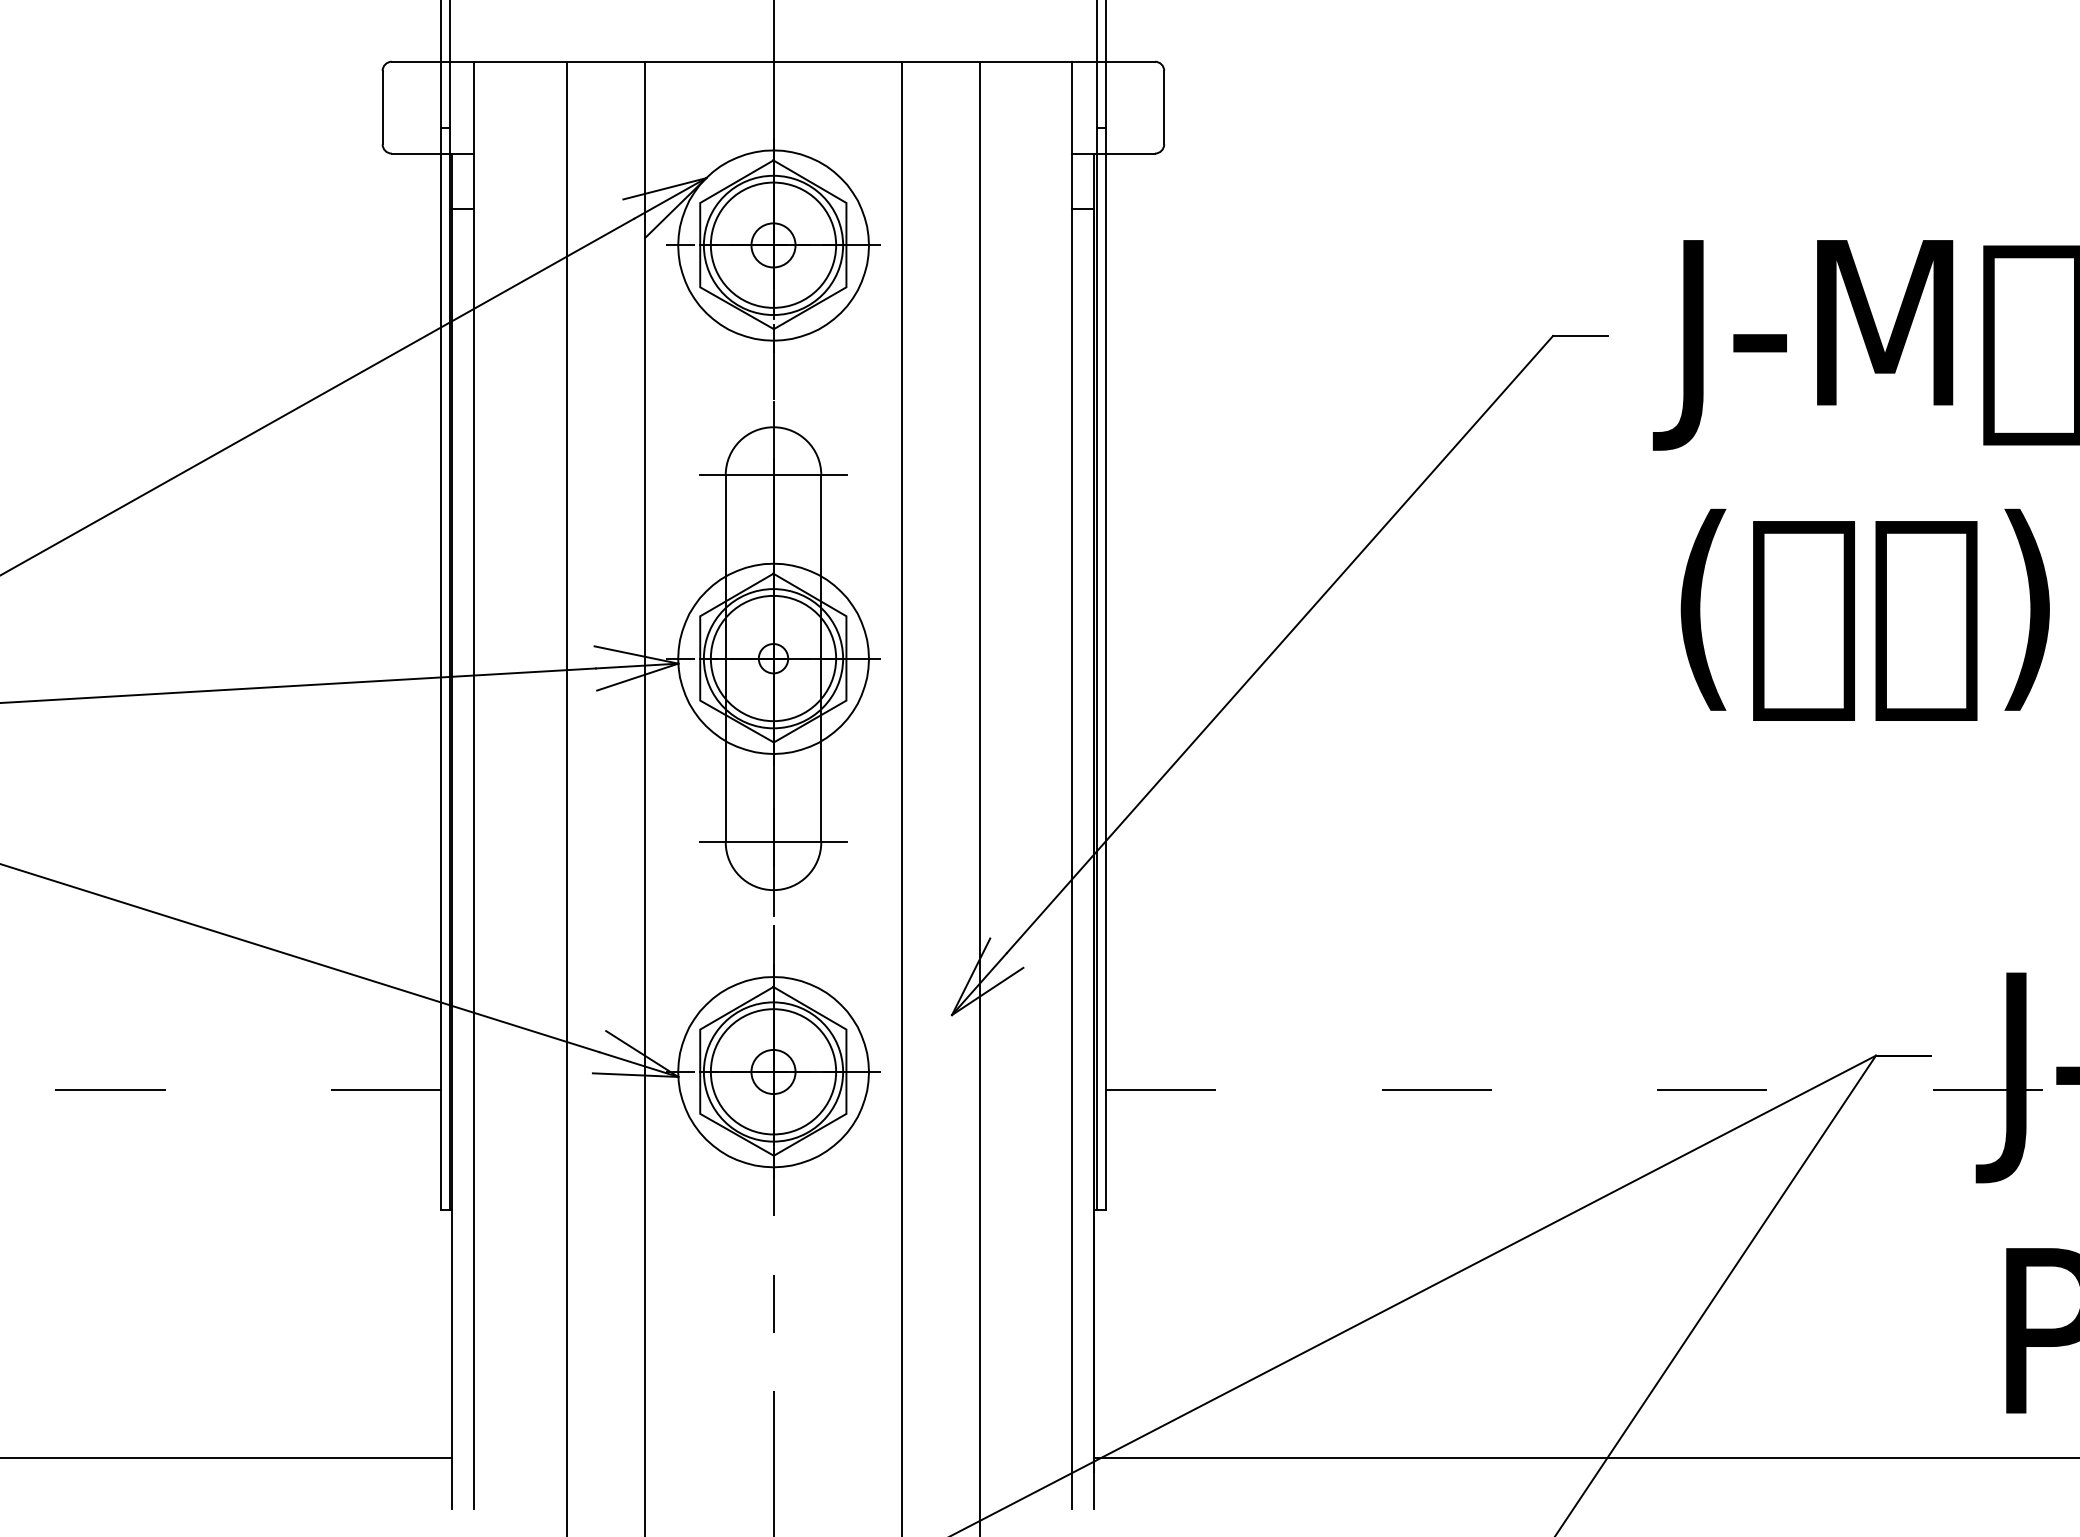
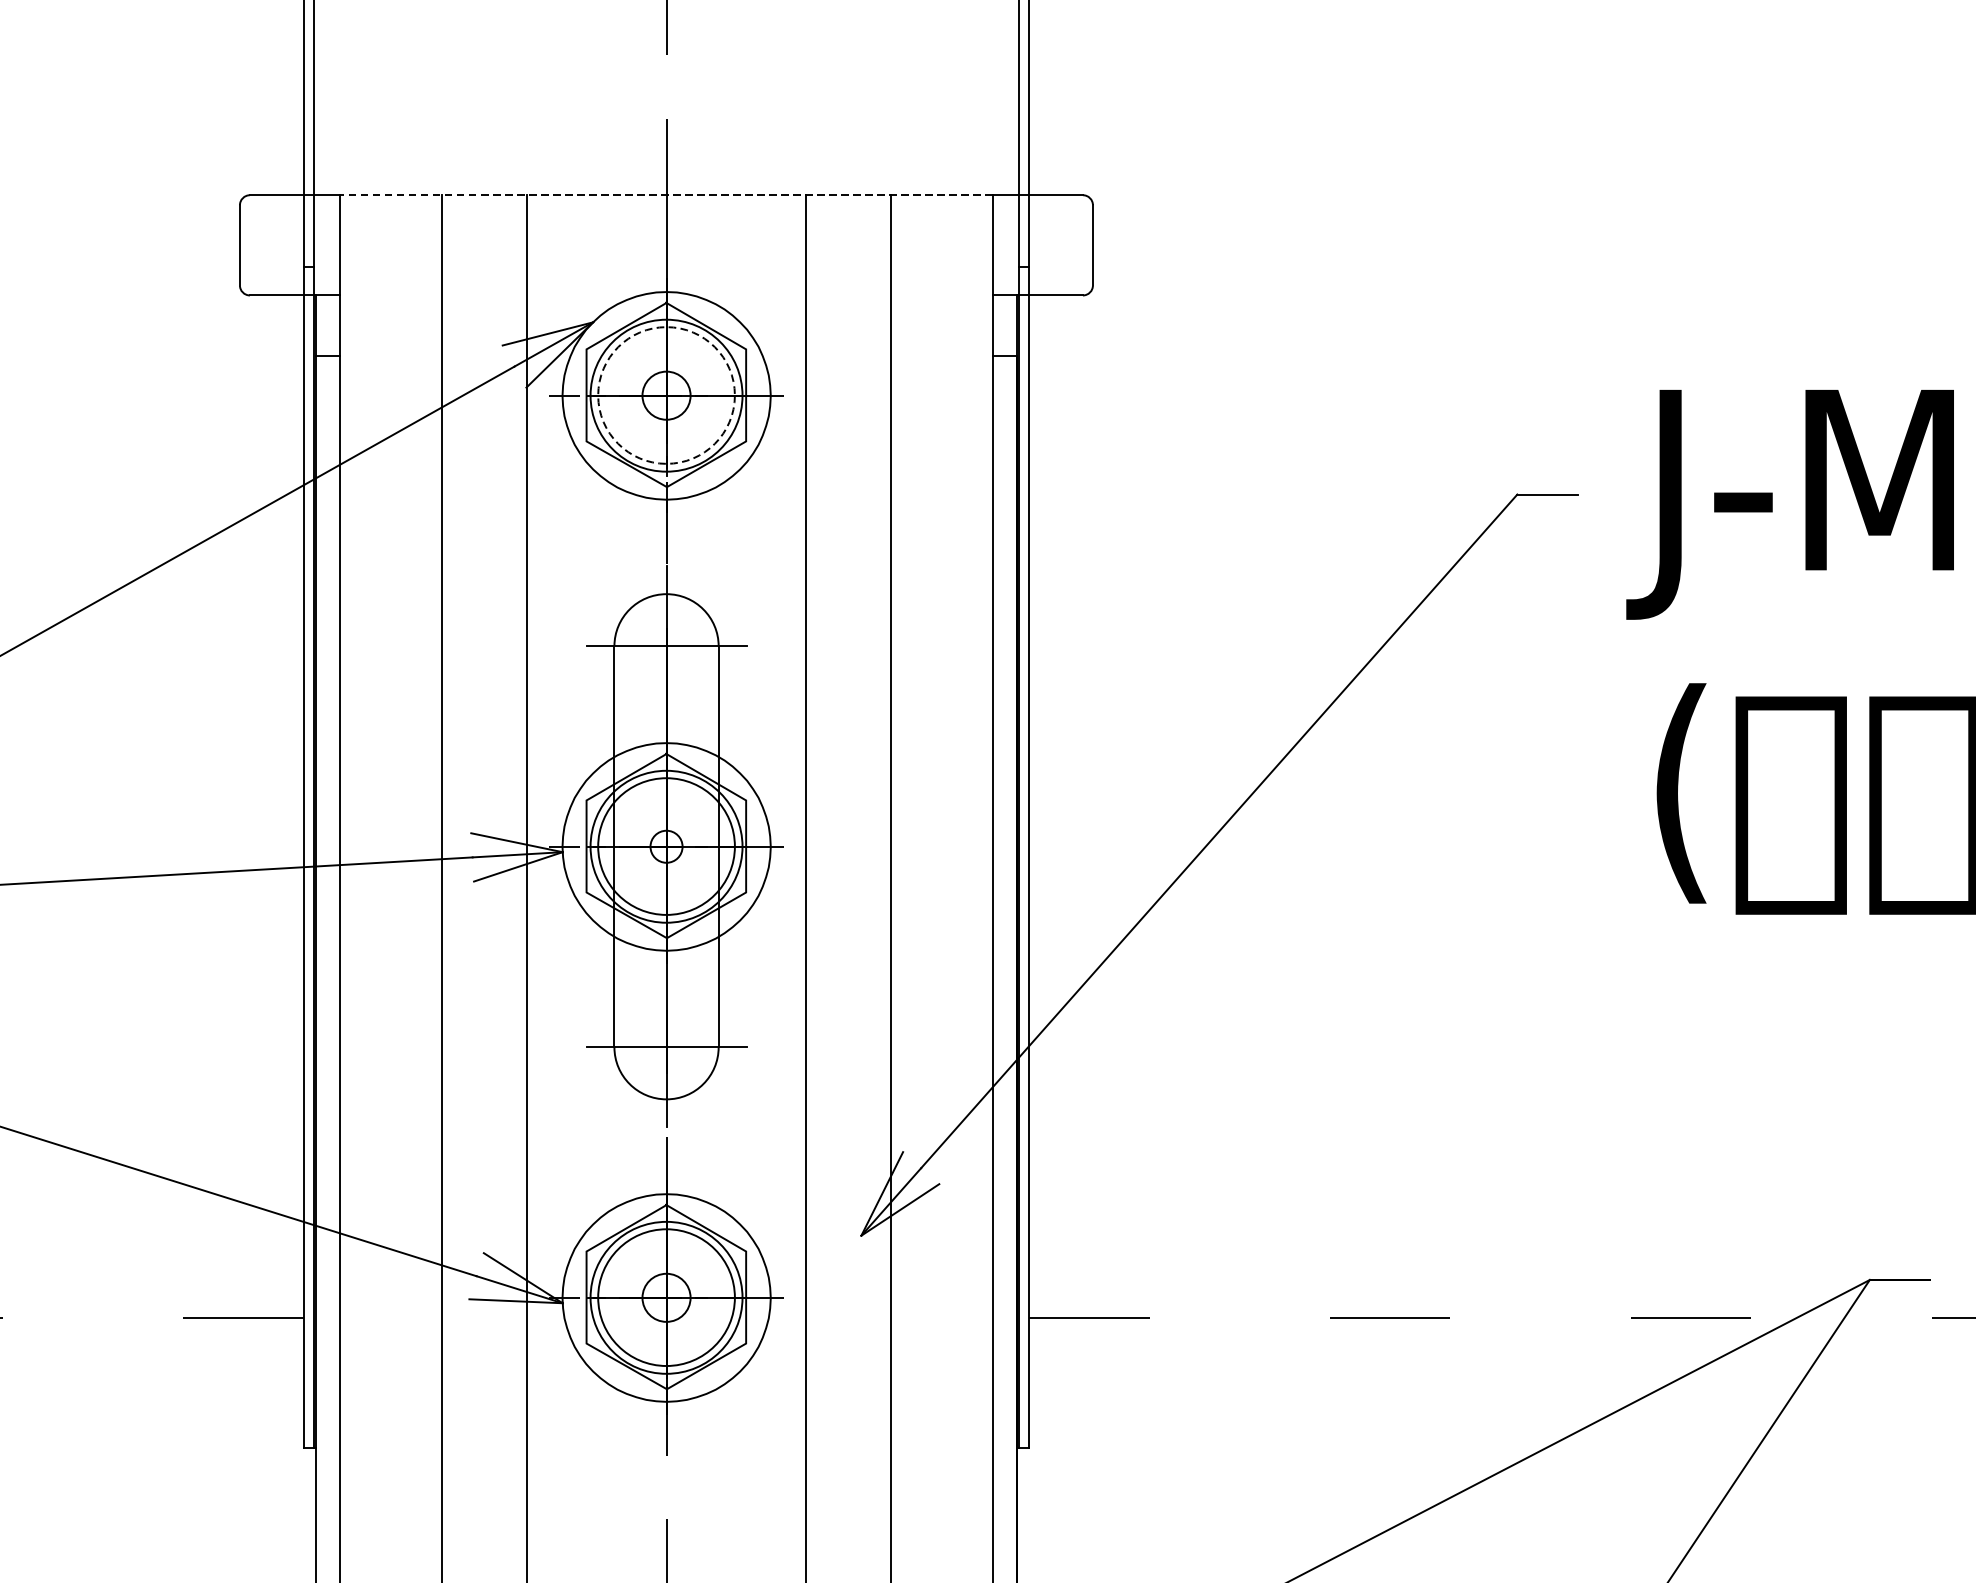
line: (773, 61) -> (666, 194), solid -> dashed
circle: (773, 244) -> (666, 394), solid -> dashed

